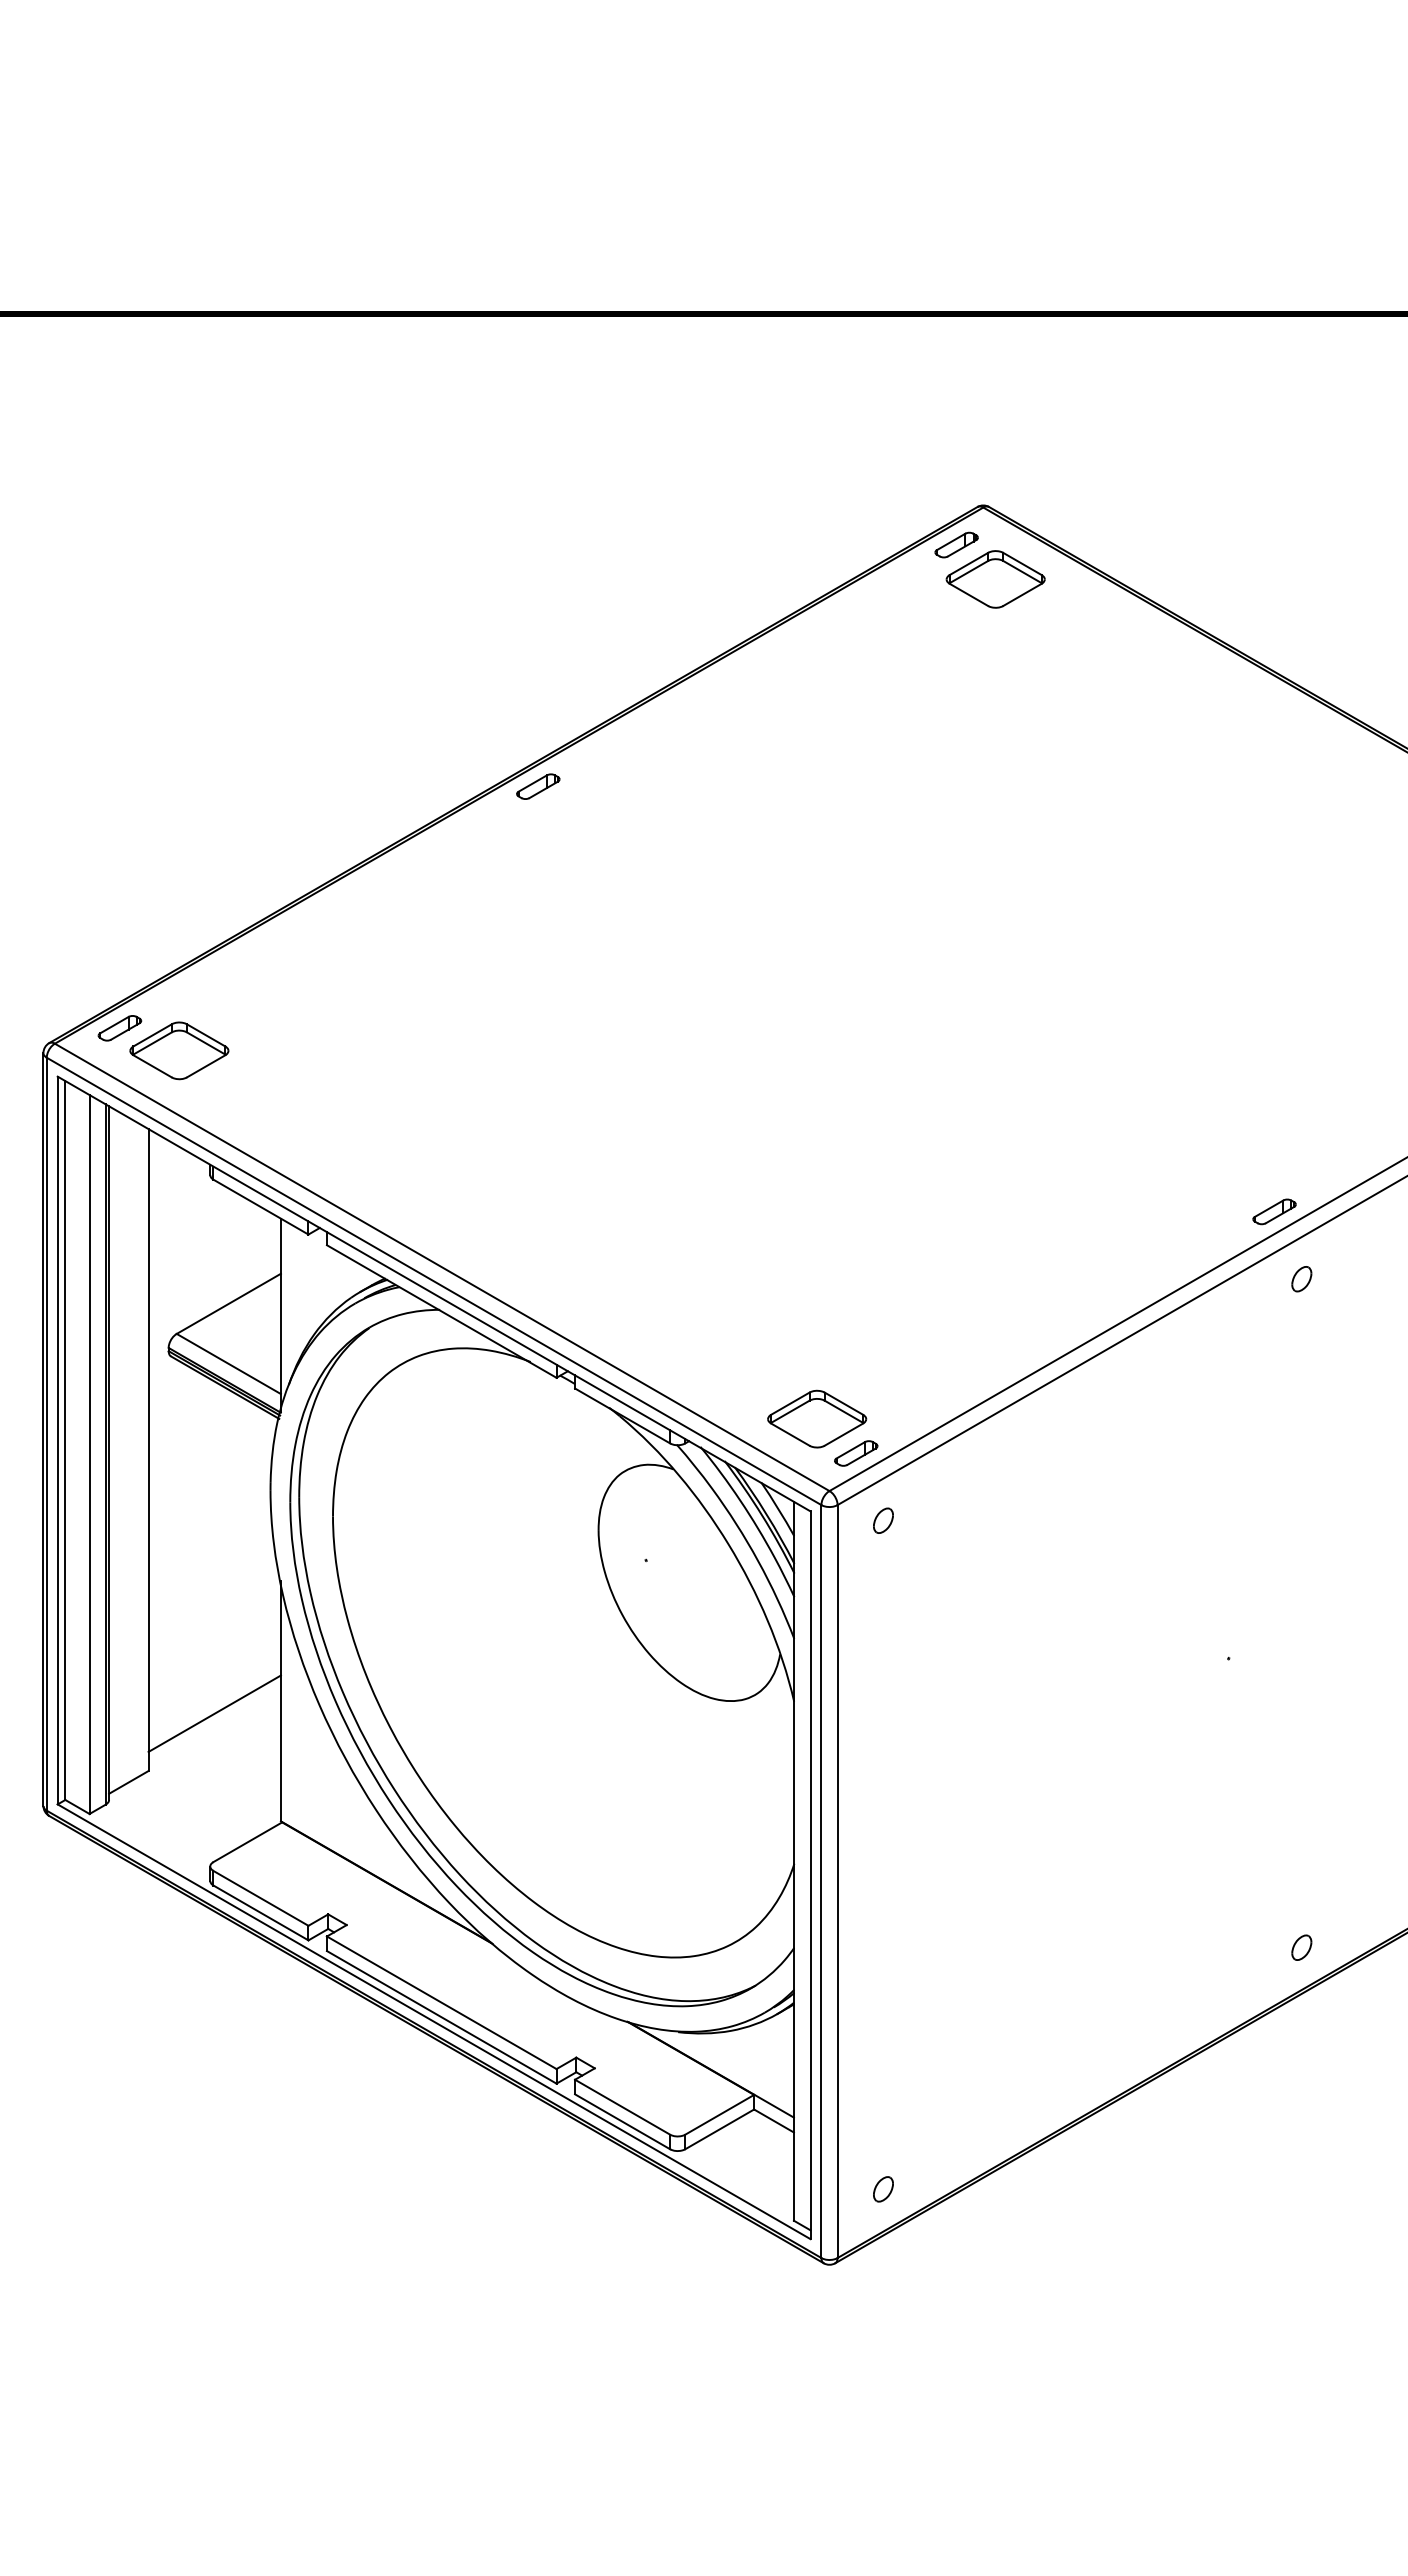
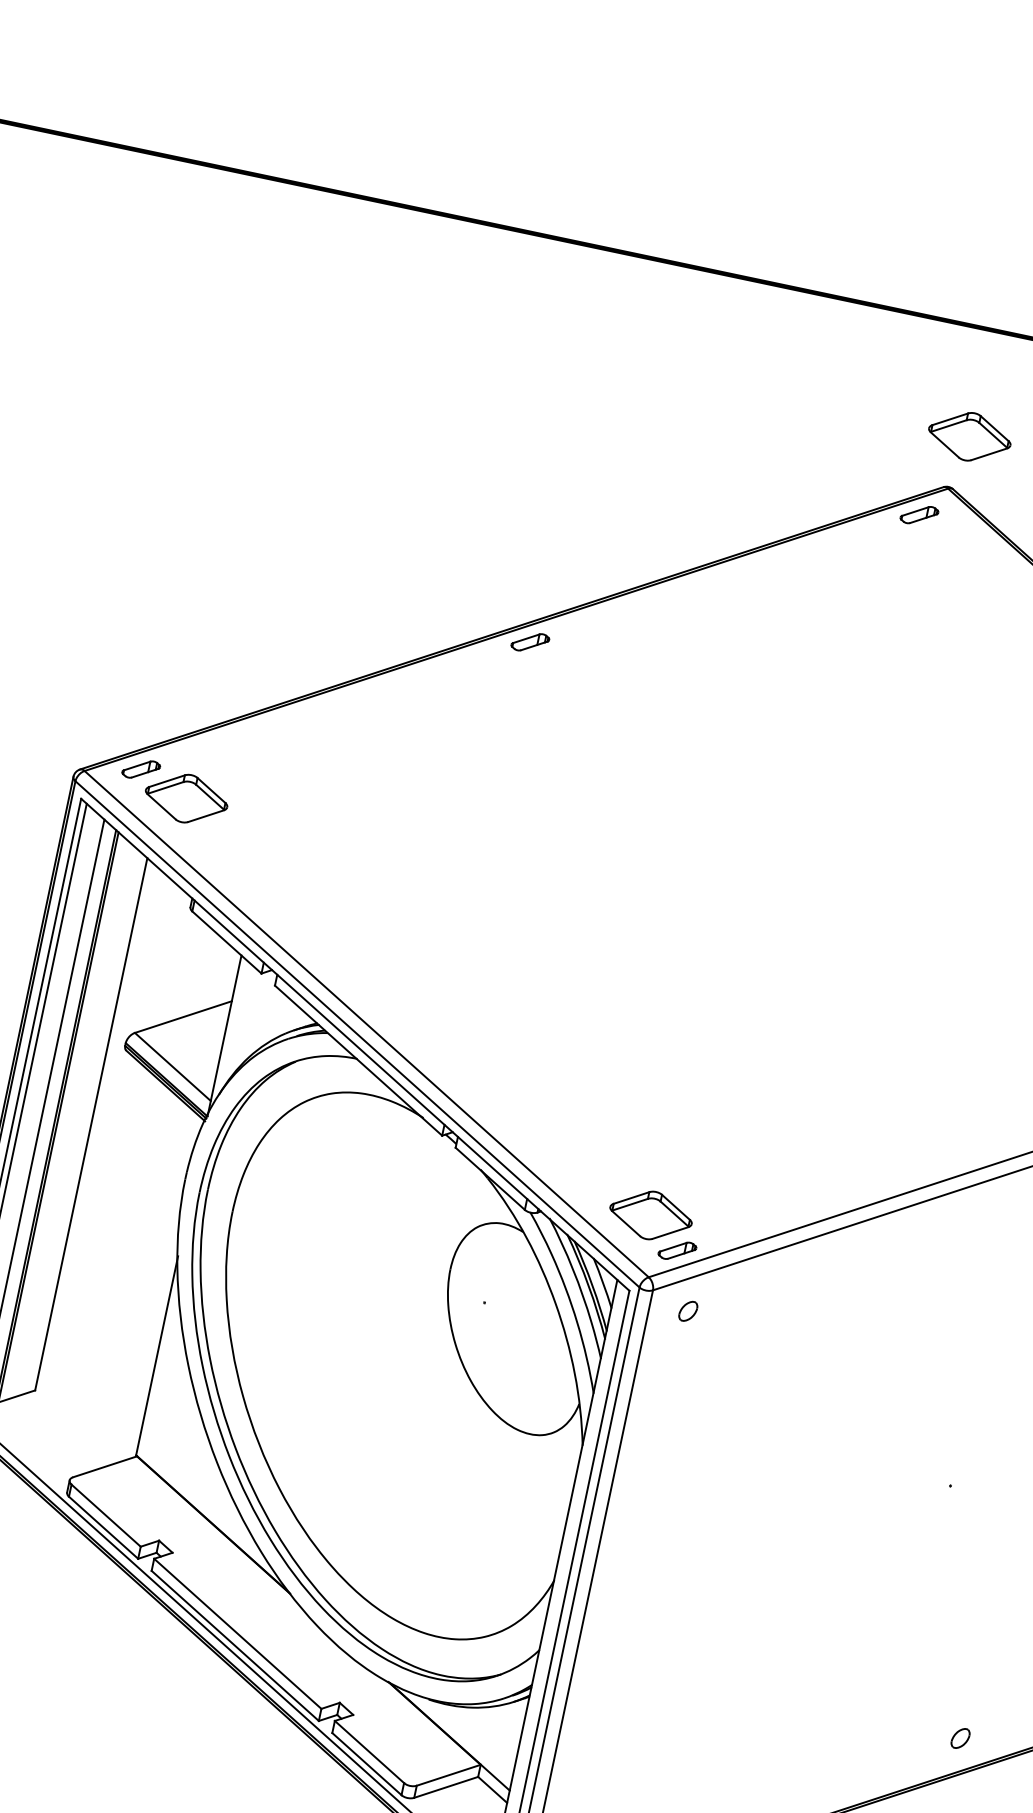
part: (995, 579) -> (969, 436), moved
line: (214, 1713) -> (99, 1354), removed

